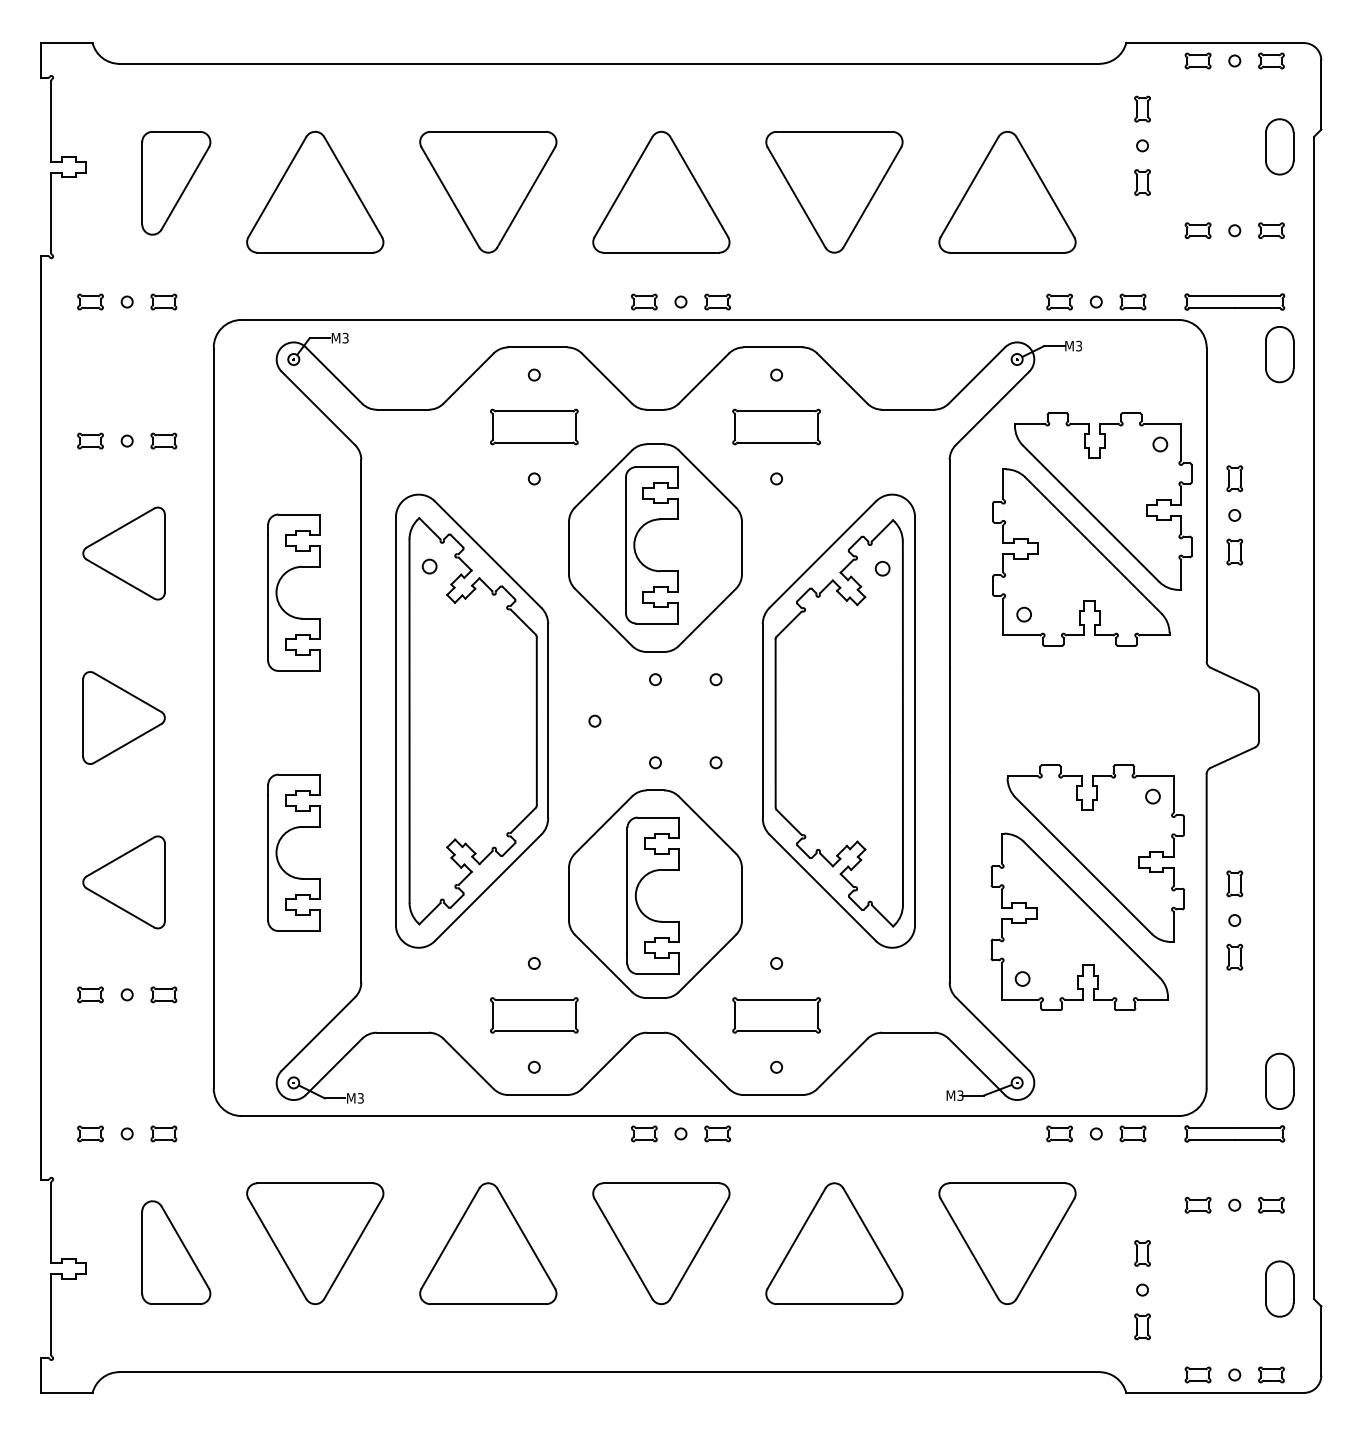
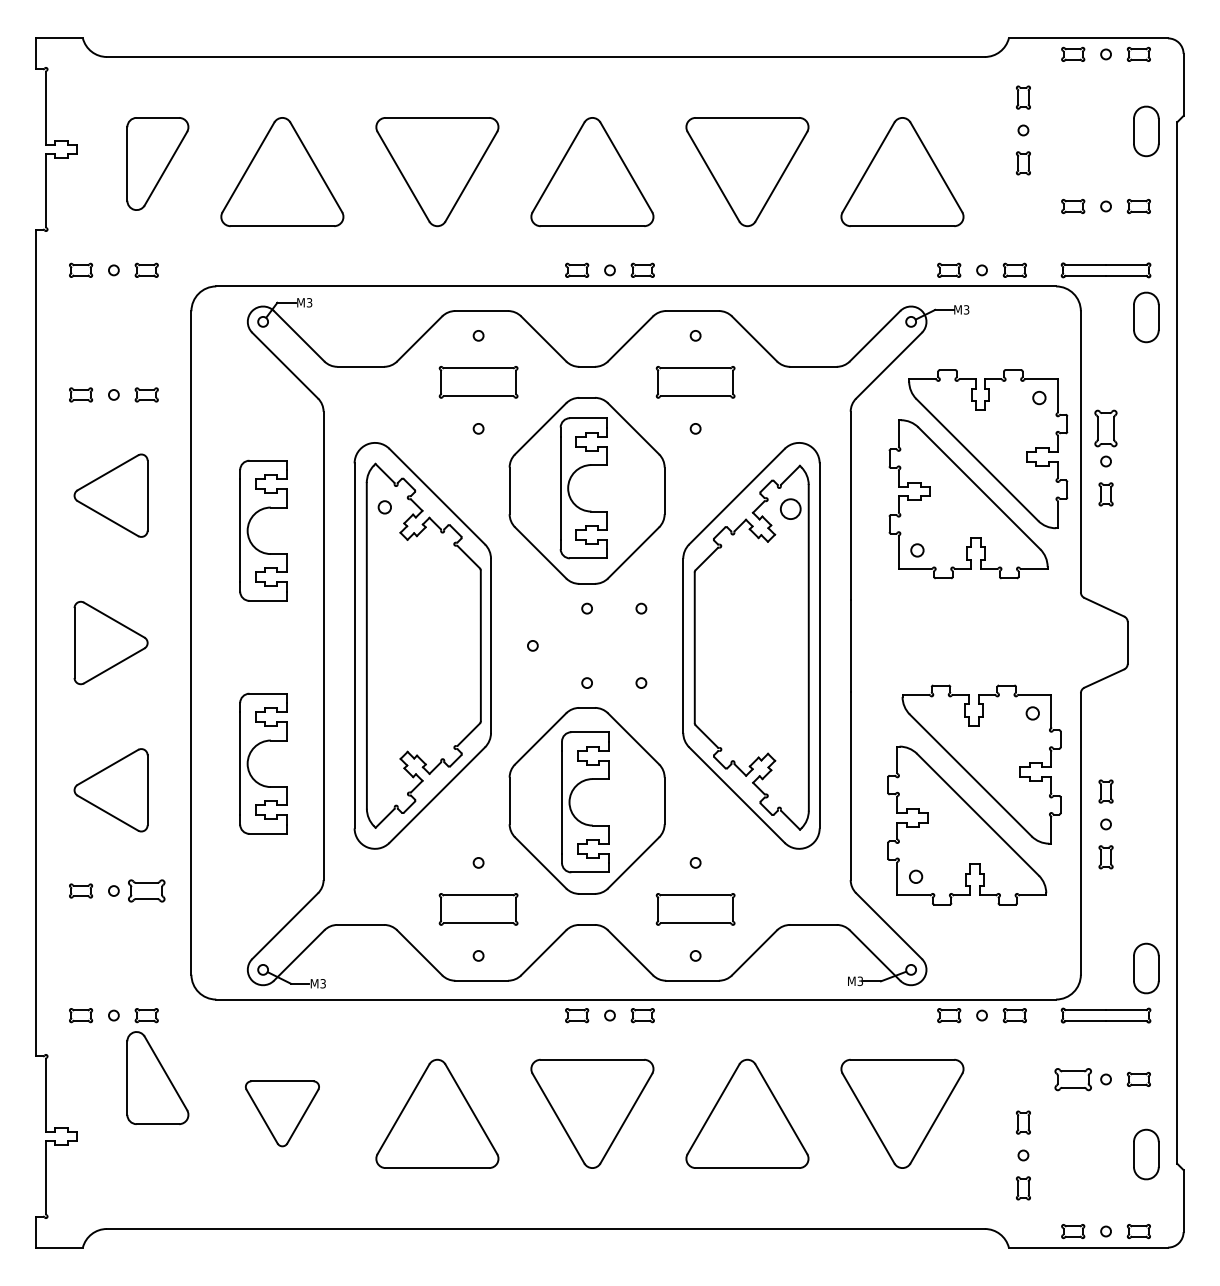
part: (1234, 478) -> (1105, 428), size x1.6
circle: (882, 568) -> (790, 509), size x1.6
part: (163, 994) -> (146, 890), size x1.6
part: (1197, 1204) -> (1072, 1078), size x1.6
part: (315, 1243) -> (282, 1113), size x0.6
part: (176, 1252) -> (158, 1077), moved

